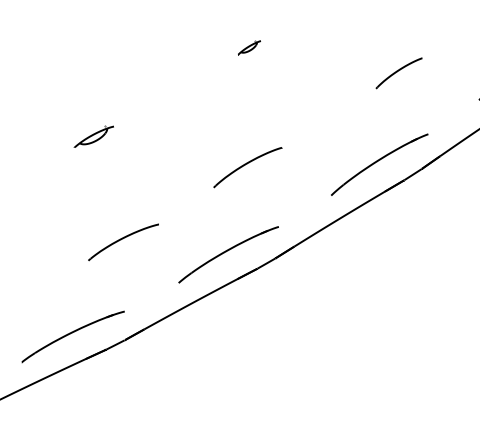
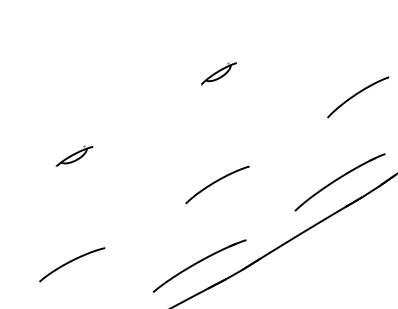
part: (249, 47) -> (219, 73), size x1.67
part: (398, 73) -> (357, 97), size x1.43
part: (123, 242) -> (72, 264), moved

